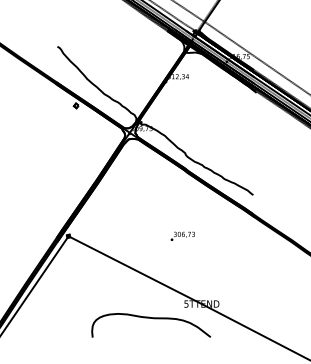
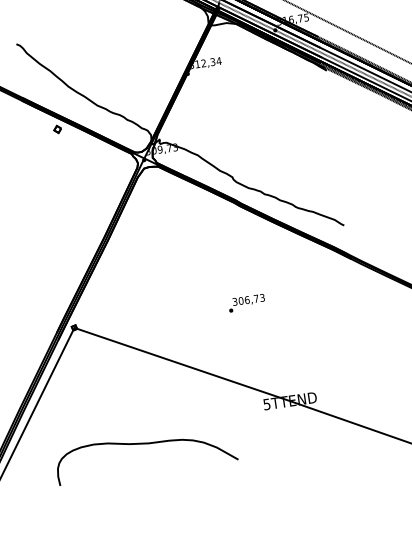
curve: (153, 319) -> (148, 445), moved

